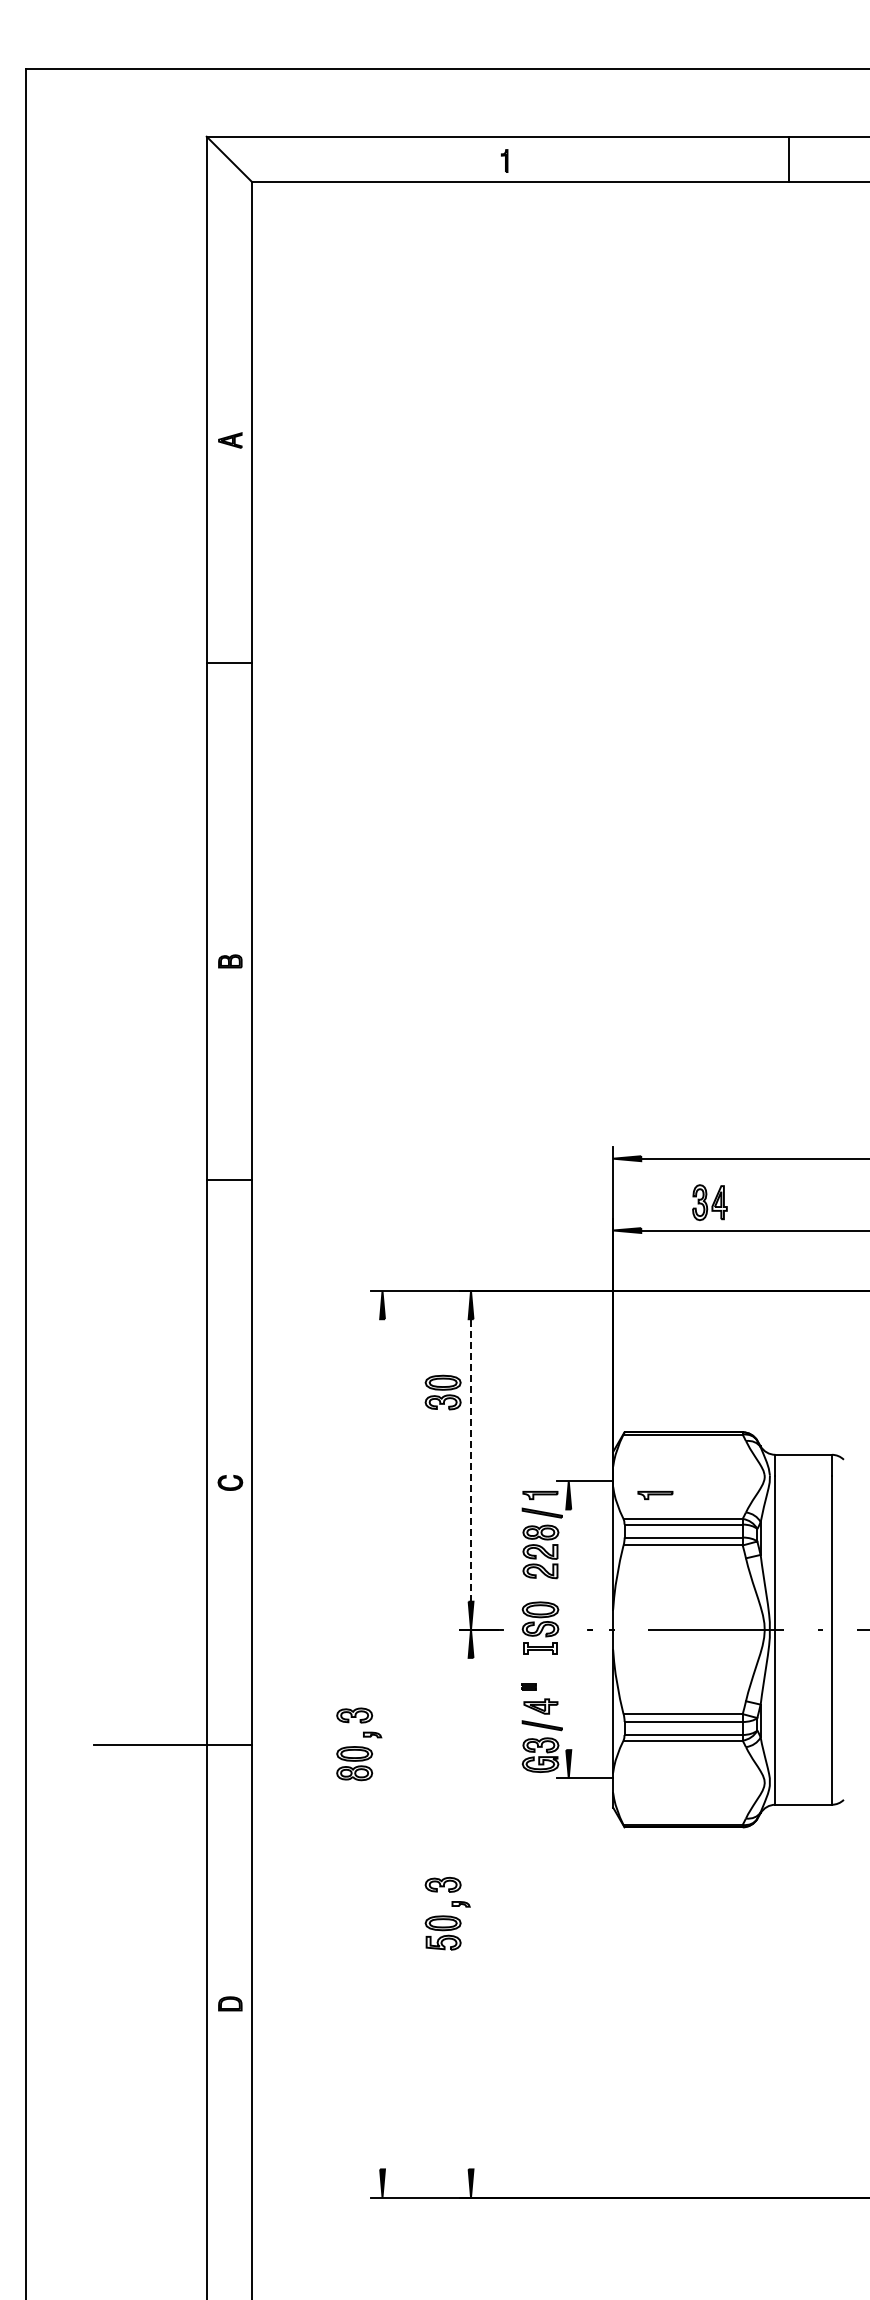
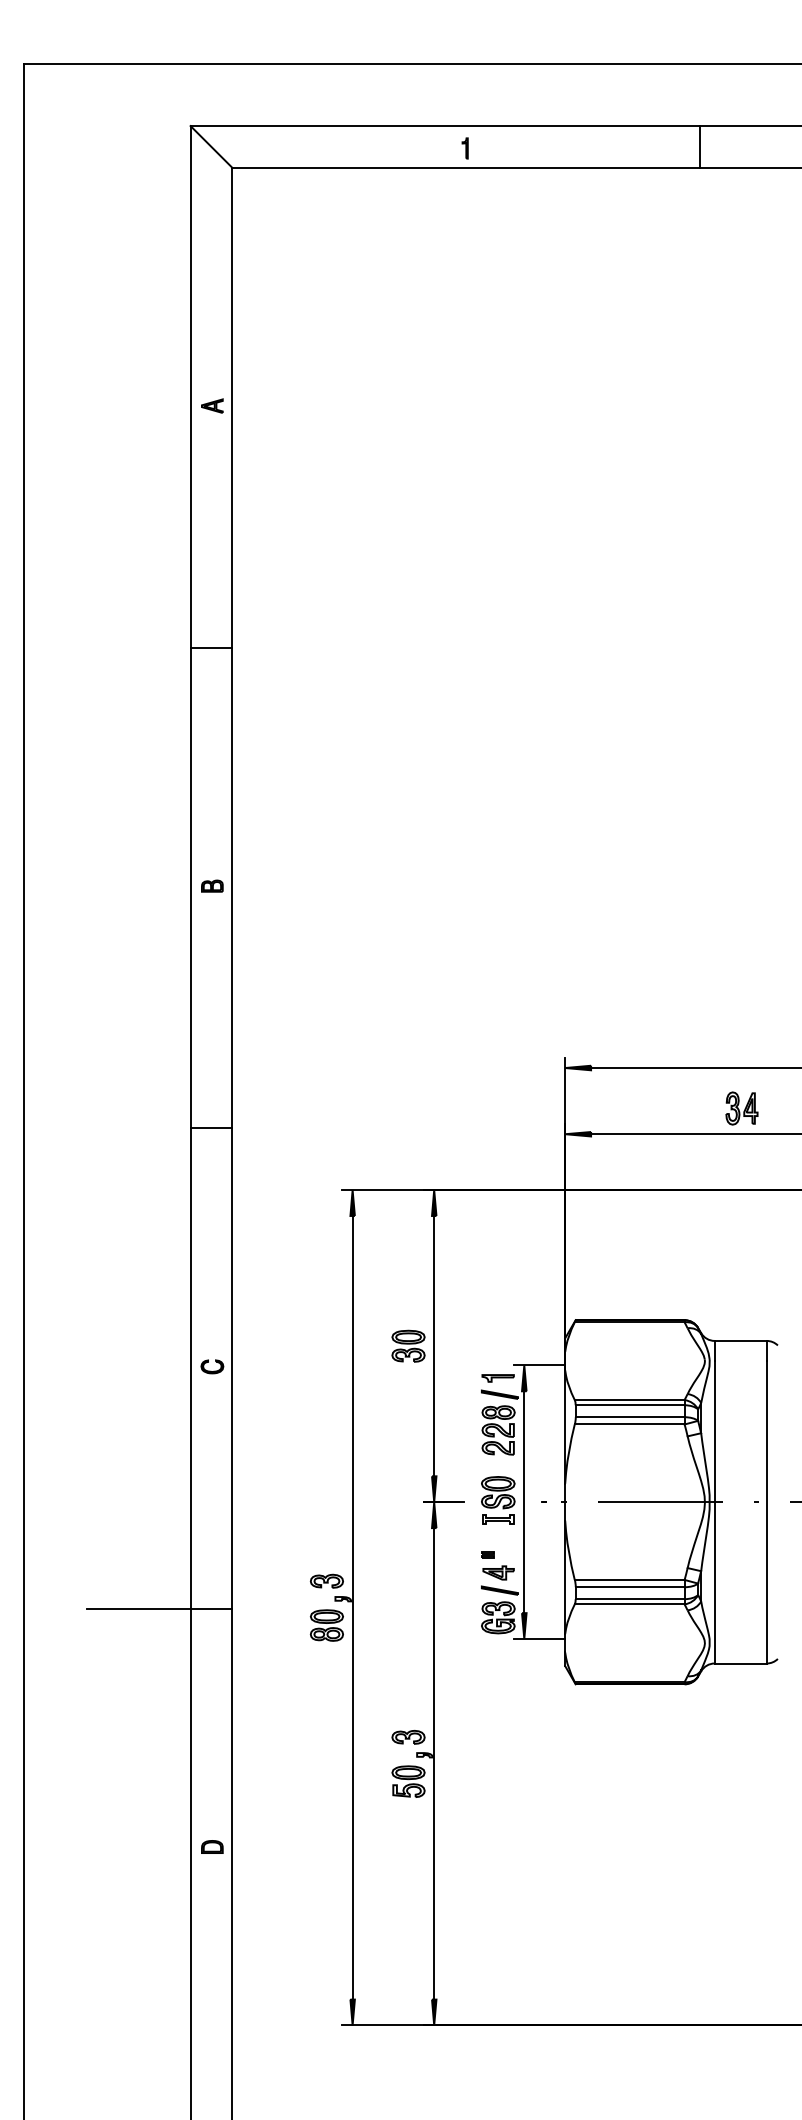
line: (788, 158) -> (700, 146), moved
line: (228, 663) -> (210, 648), moved
line: (228, 1180) -> (210, 1128), moved
part: (709, 1202) -> (741, 1108), moved
part: (442, 1392) -> (407, 1346), moved
line: (471, 1459) -> (434, 1345), dashed -> solid
part: (655, 1495) -> (604, 1378), removed
line: (568, 1629) -> (524, 1501), added
line: (382, 1744) -> (352, 1607), added
line: (471, 1913) -> (434, 1763), added

